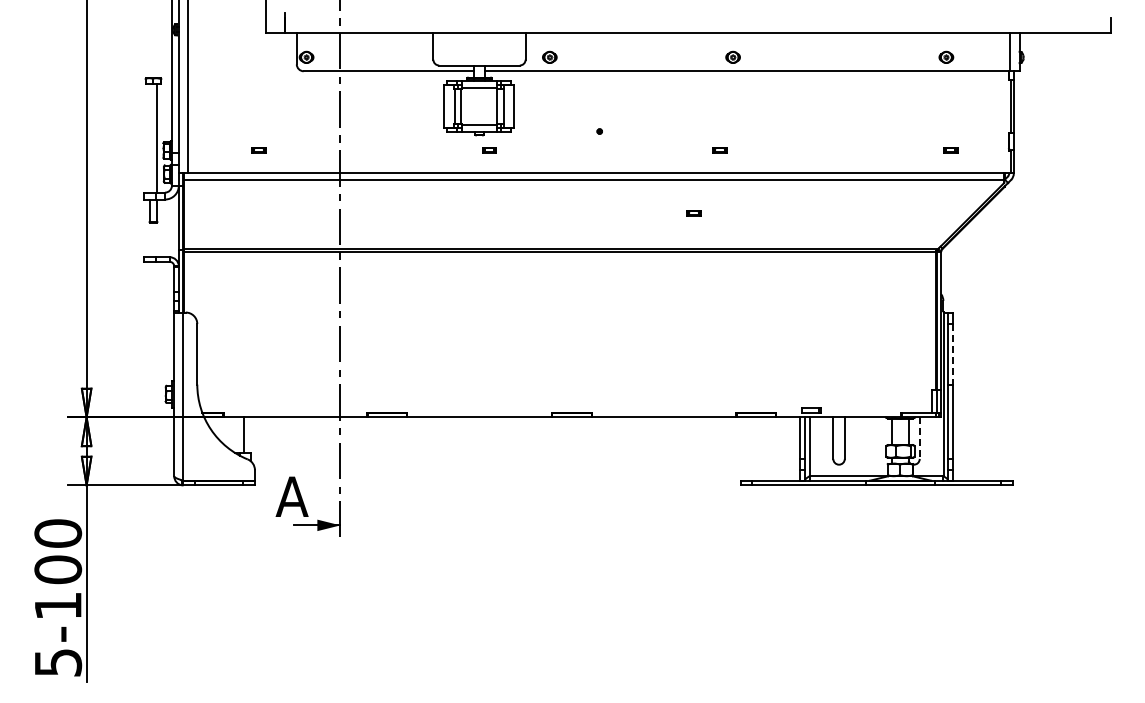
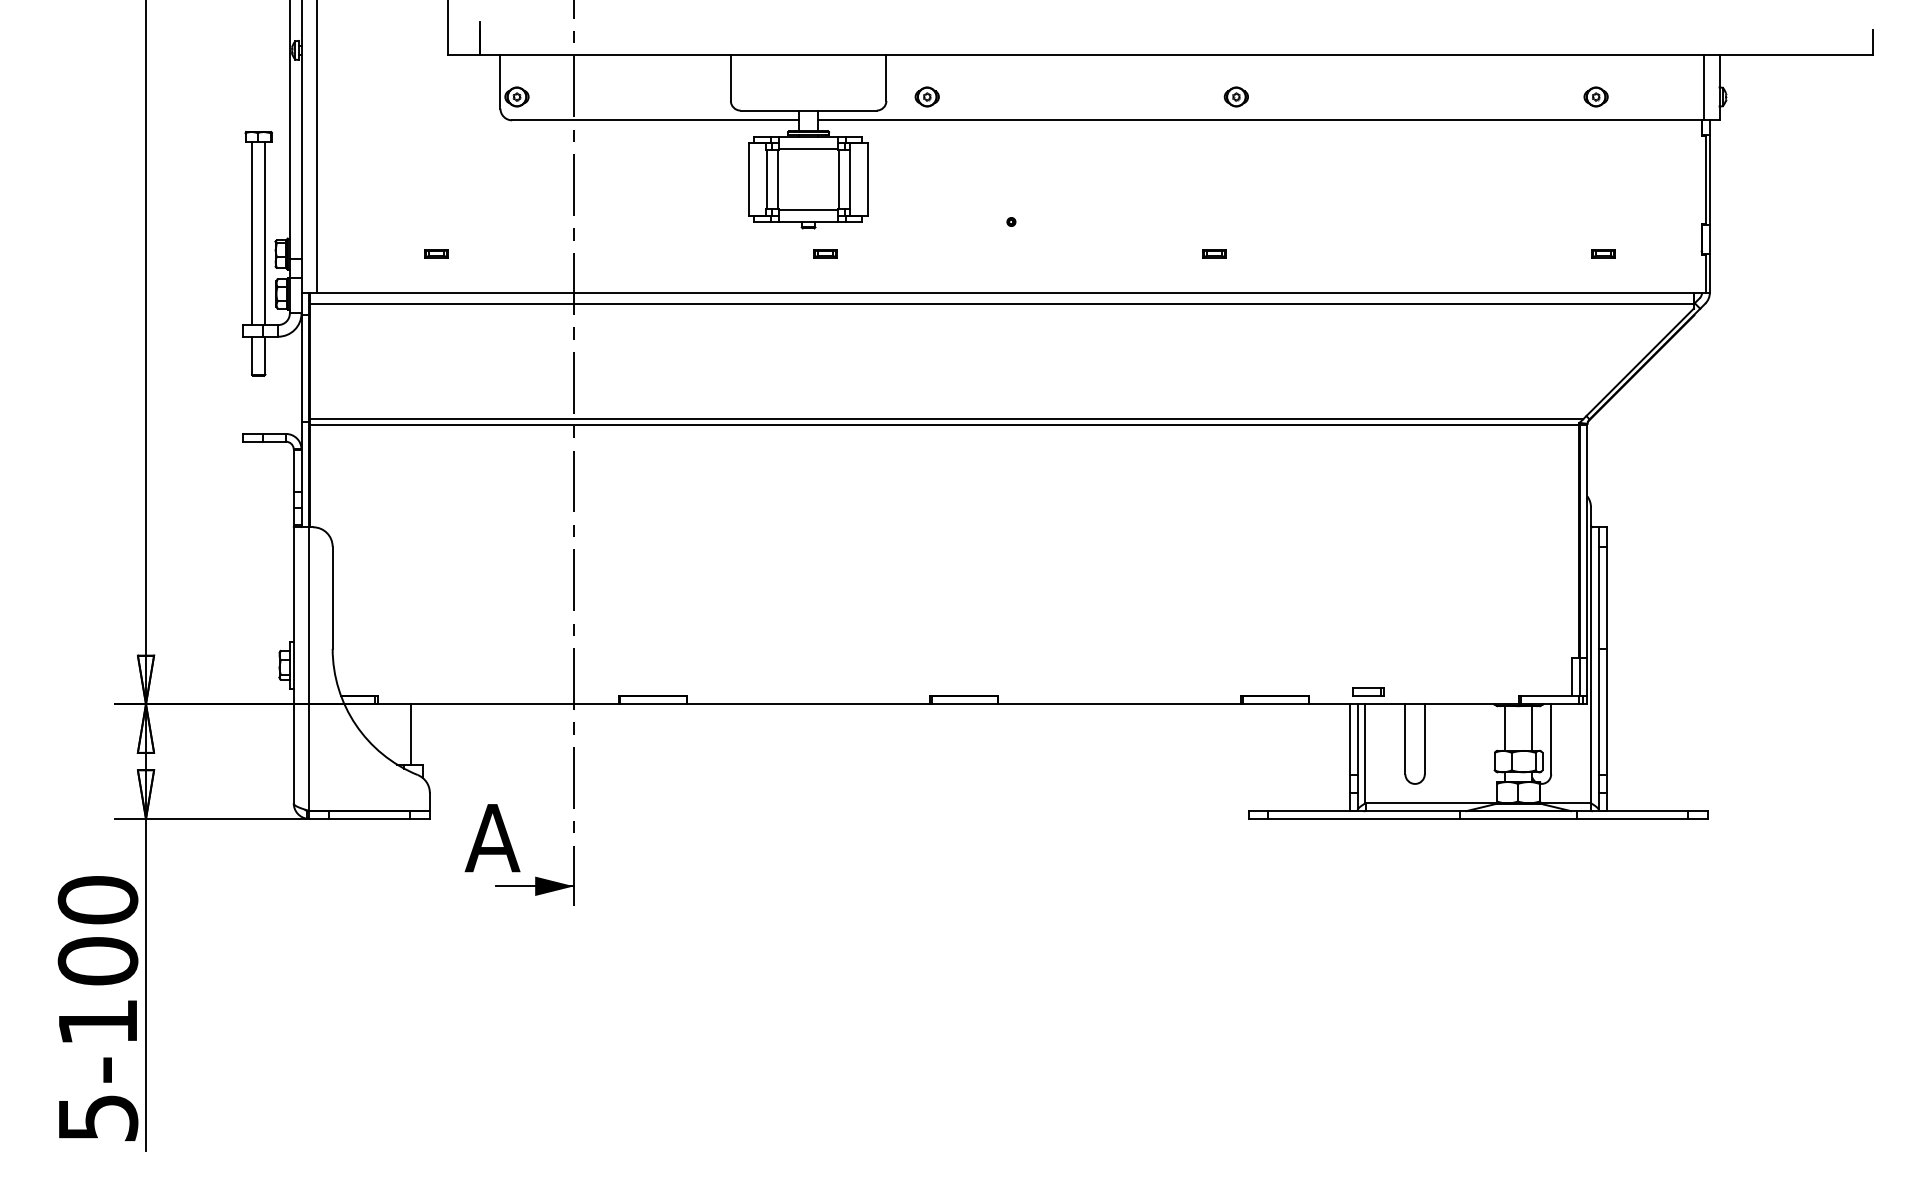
line: (149, 138) -> (252, 233), added
part: (693, 213) -> (1169, 360), removed
line: (952, 354) -> (1606, 598), dashed -> solid
line: (919, 438) -> (1550, 739), dashed -> solid

